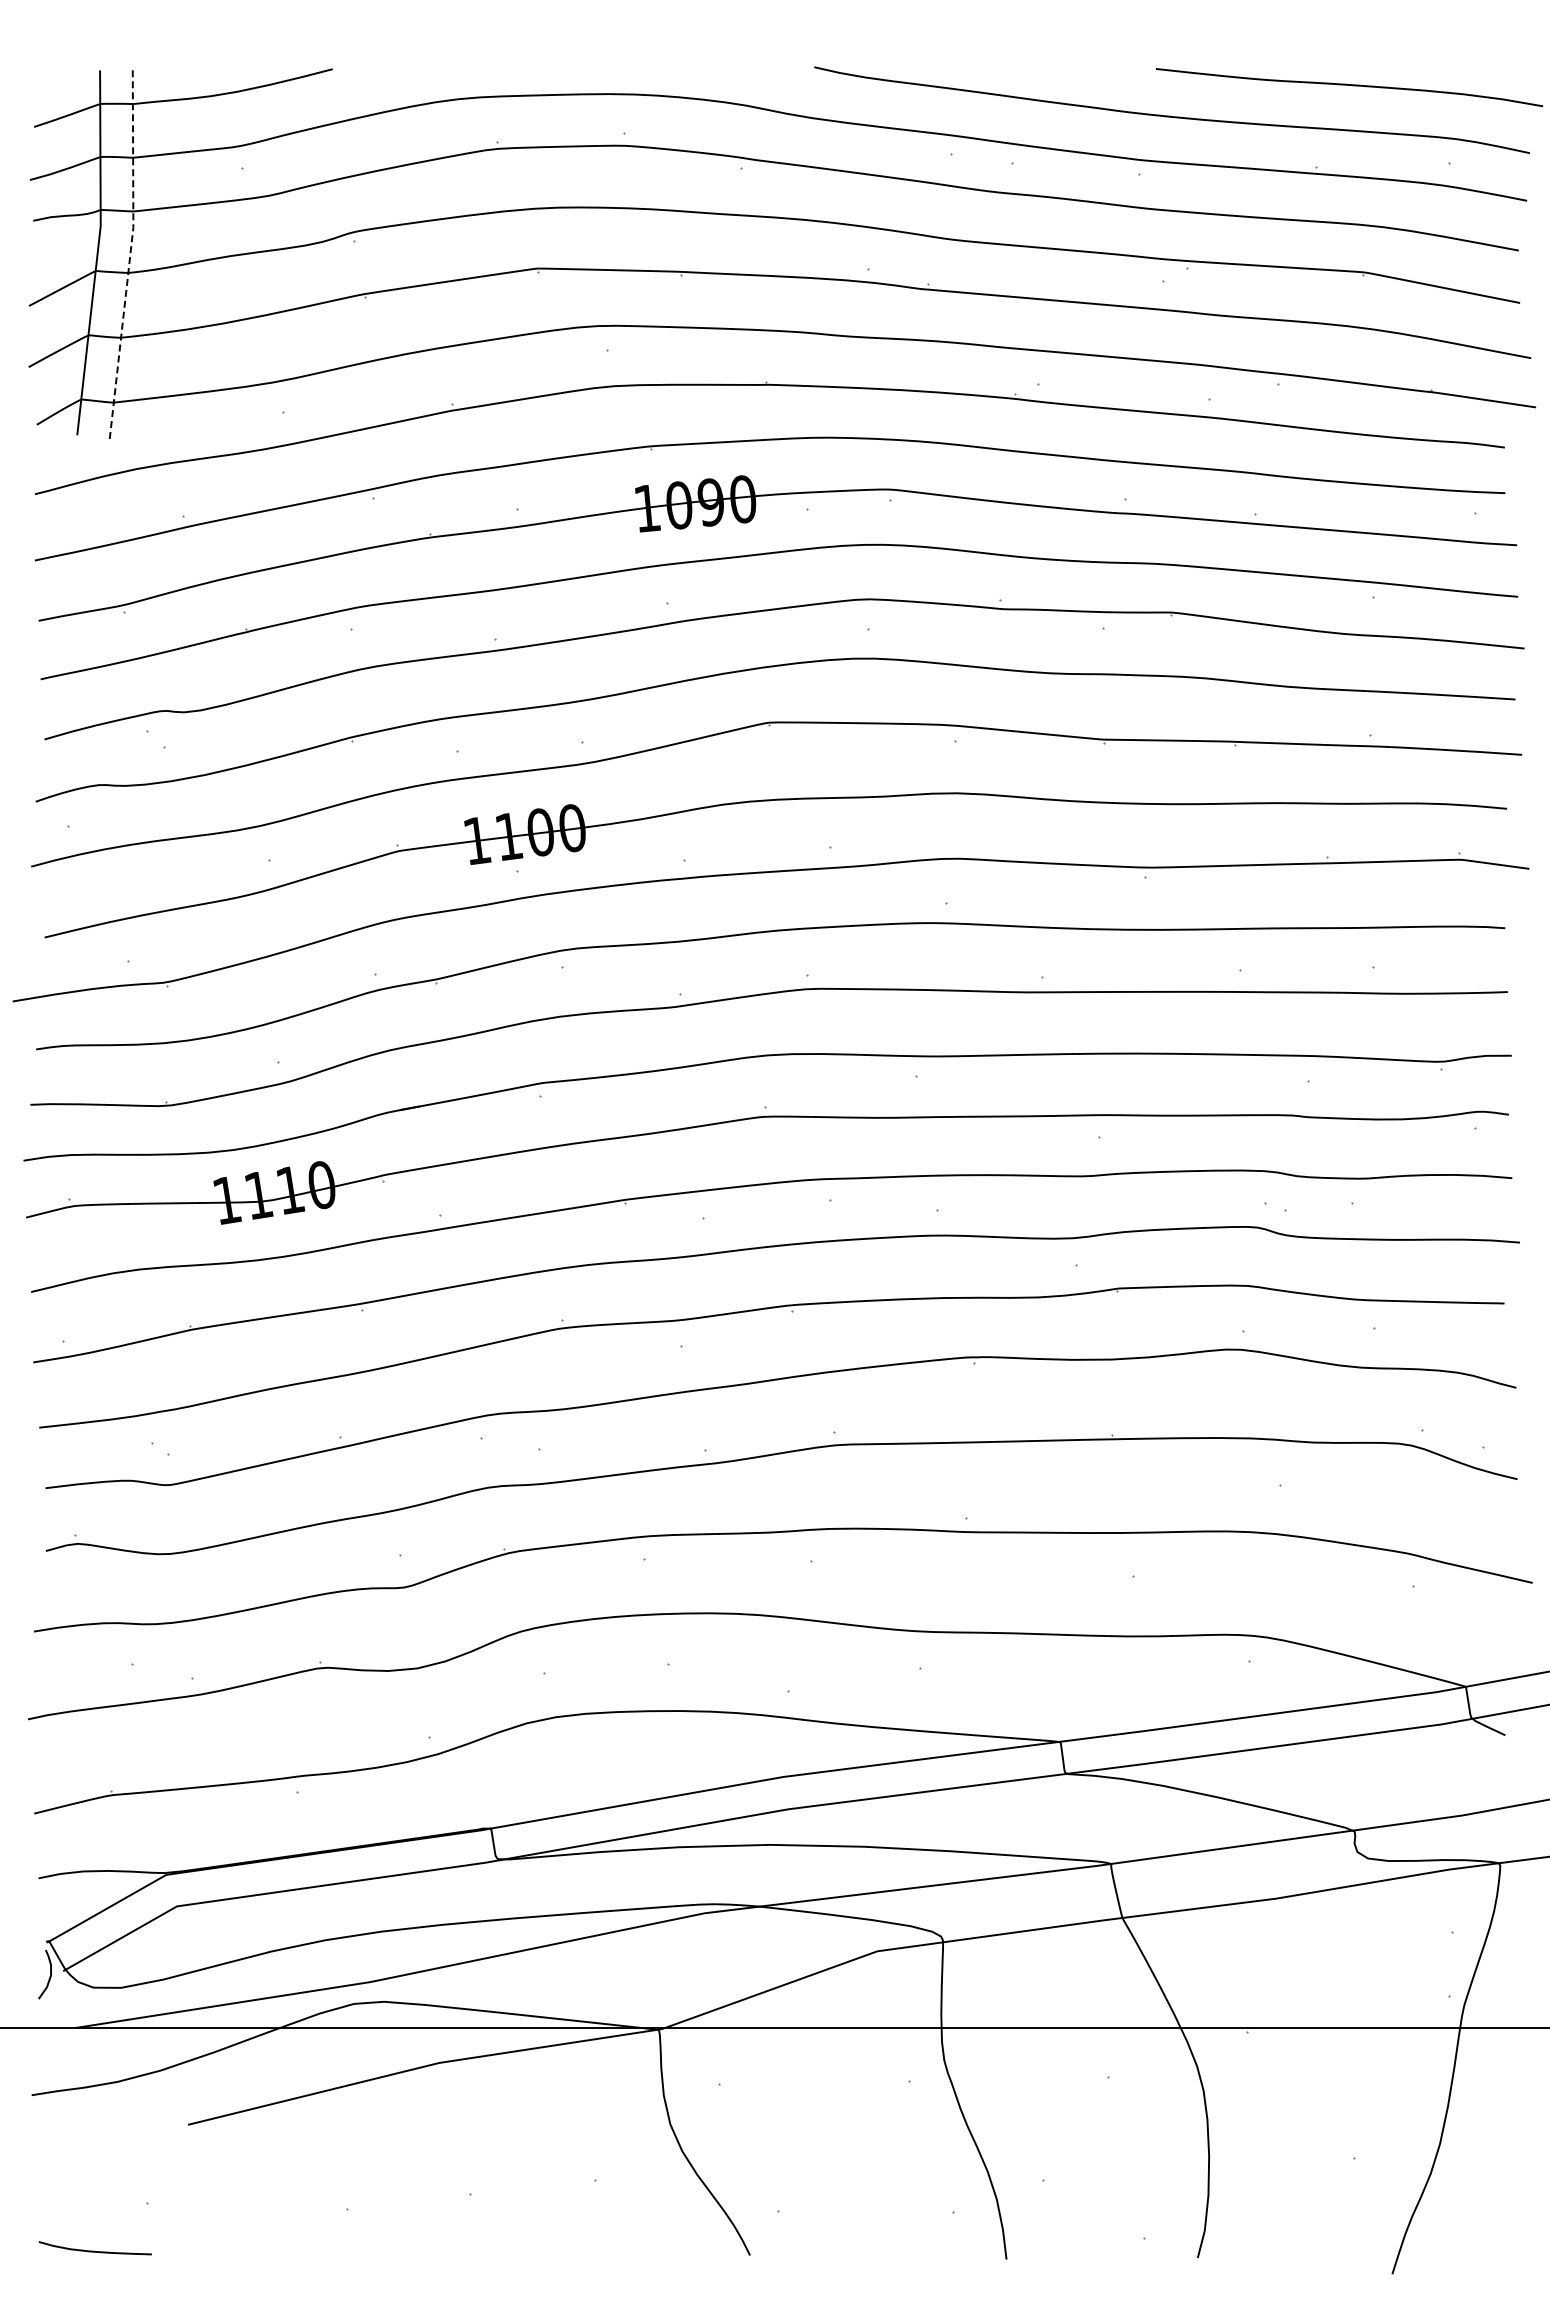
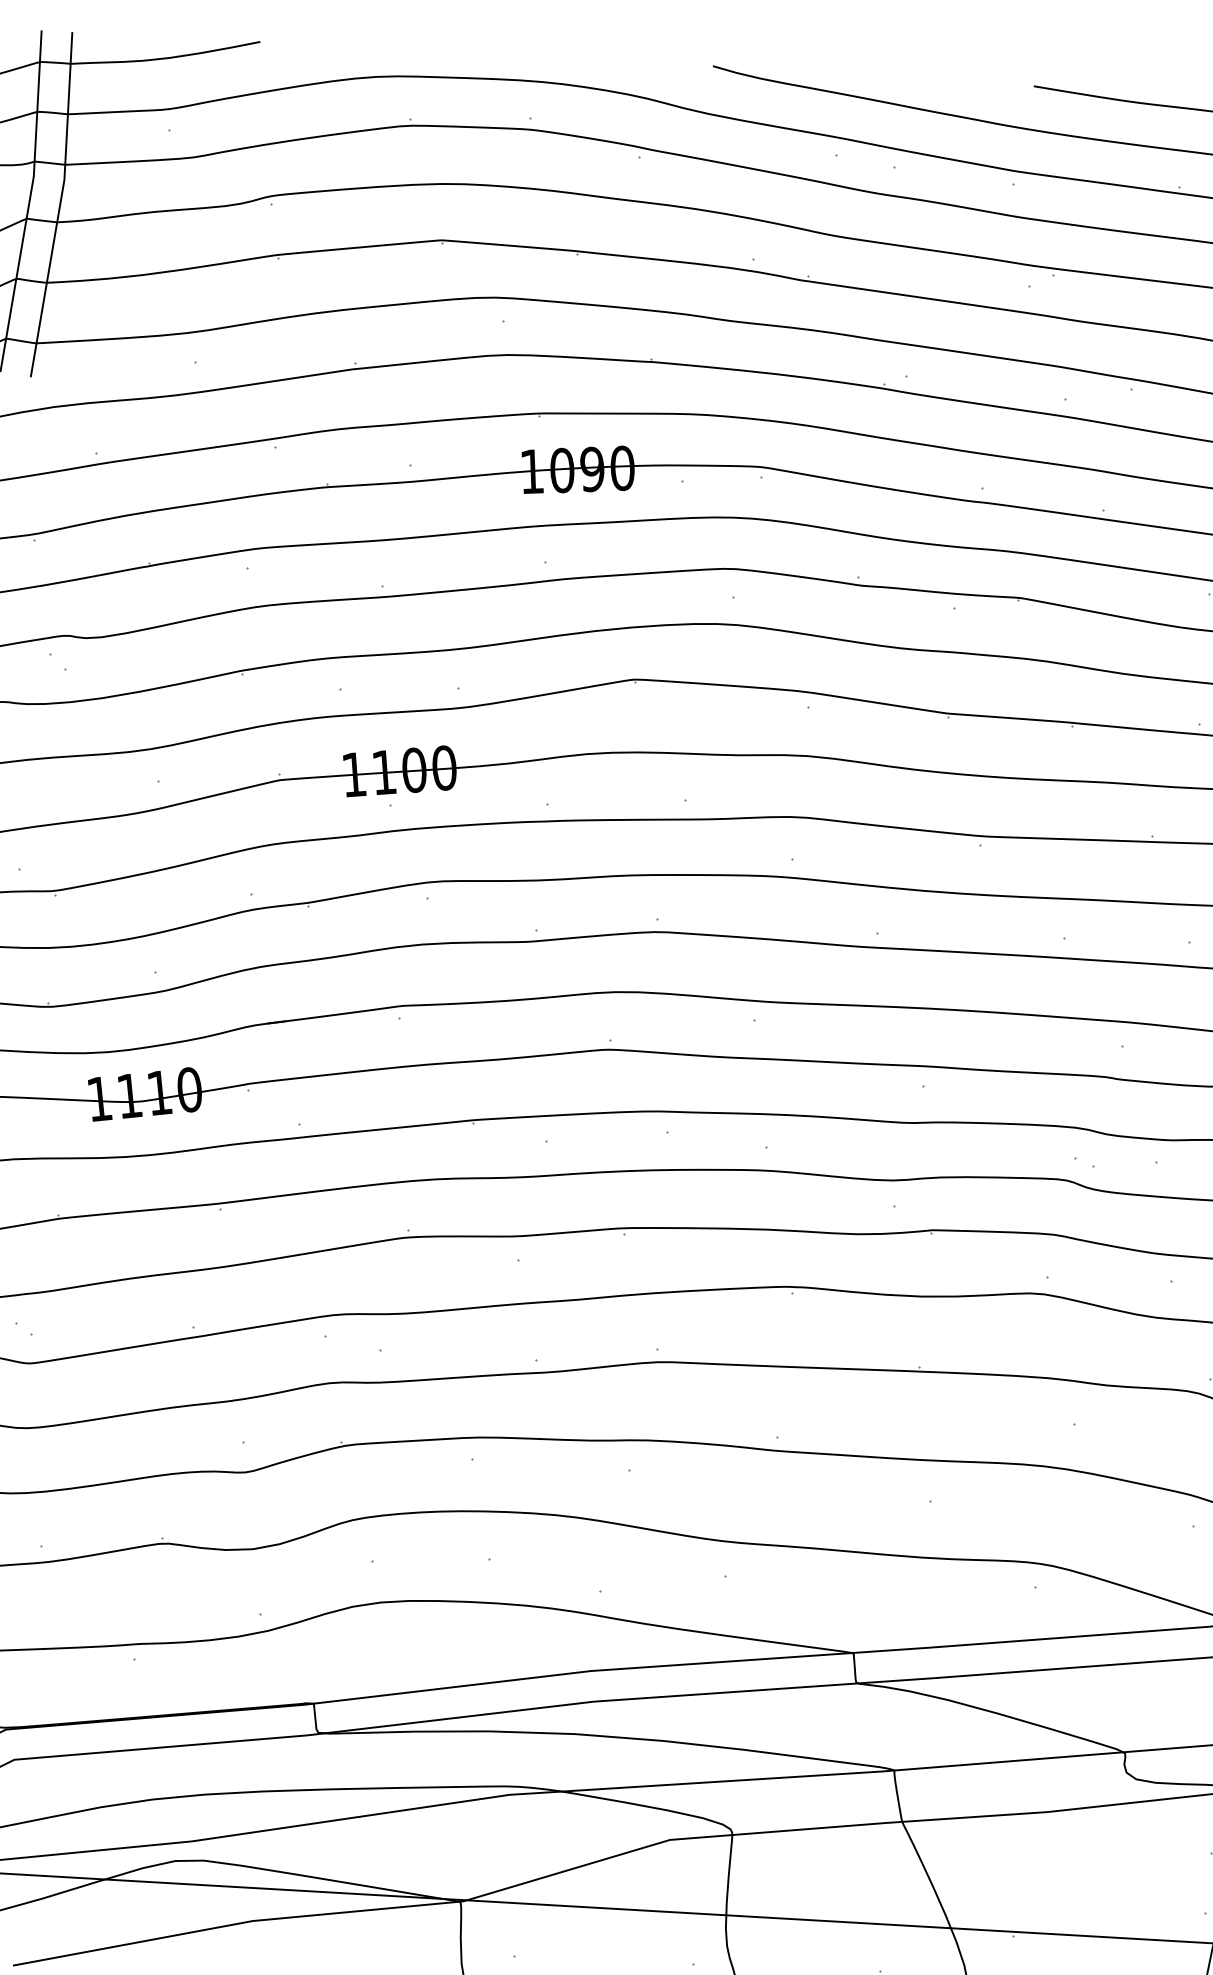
line: (130, 254) -> (60, 205), dashed -> solid

